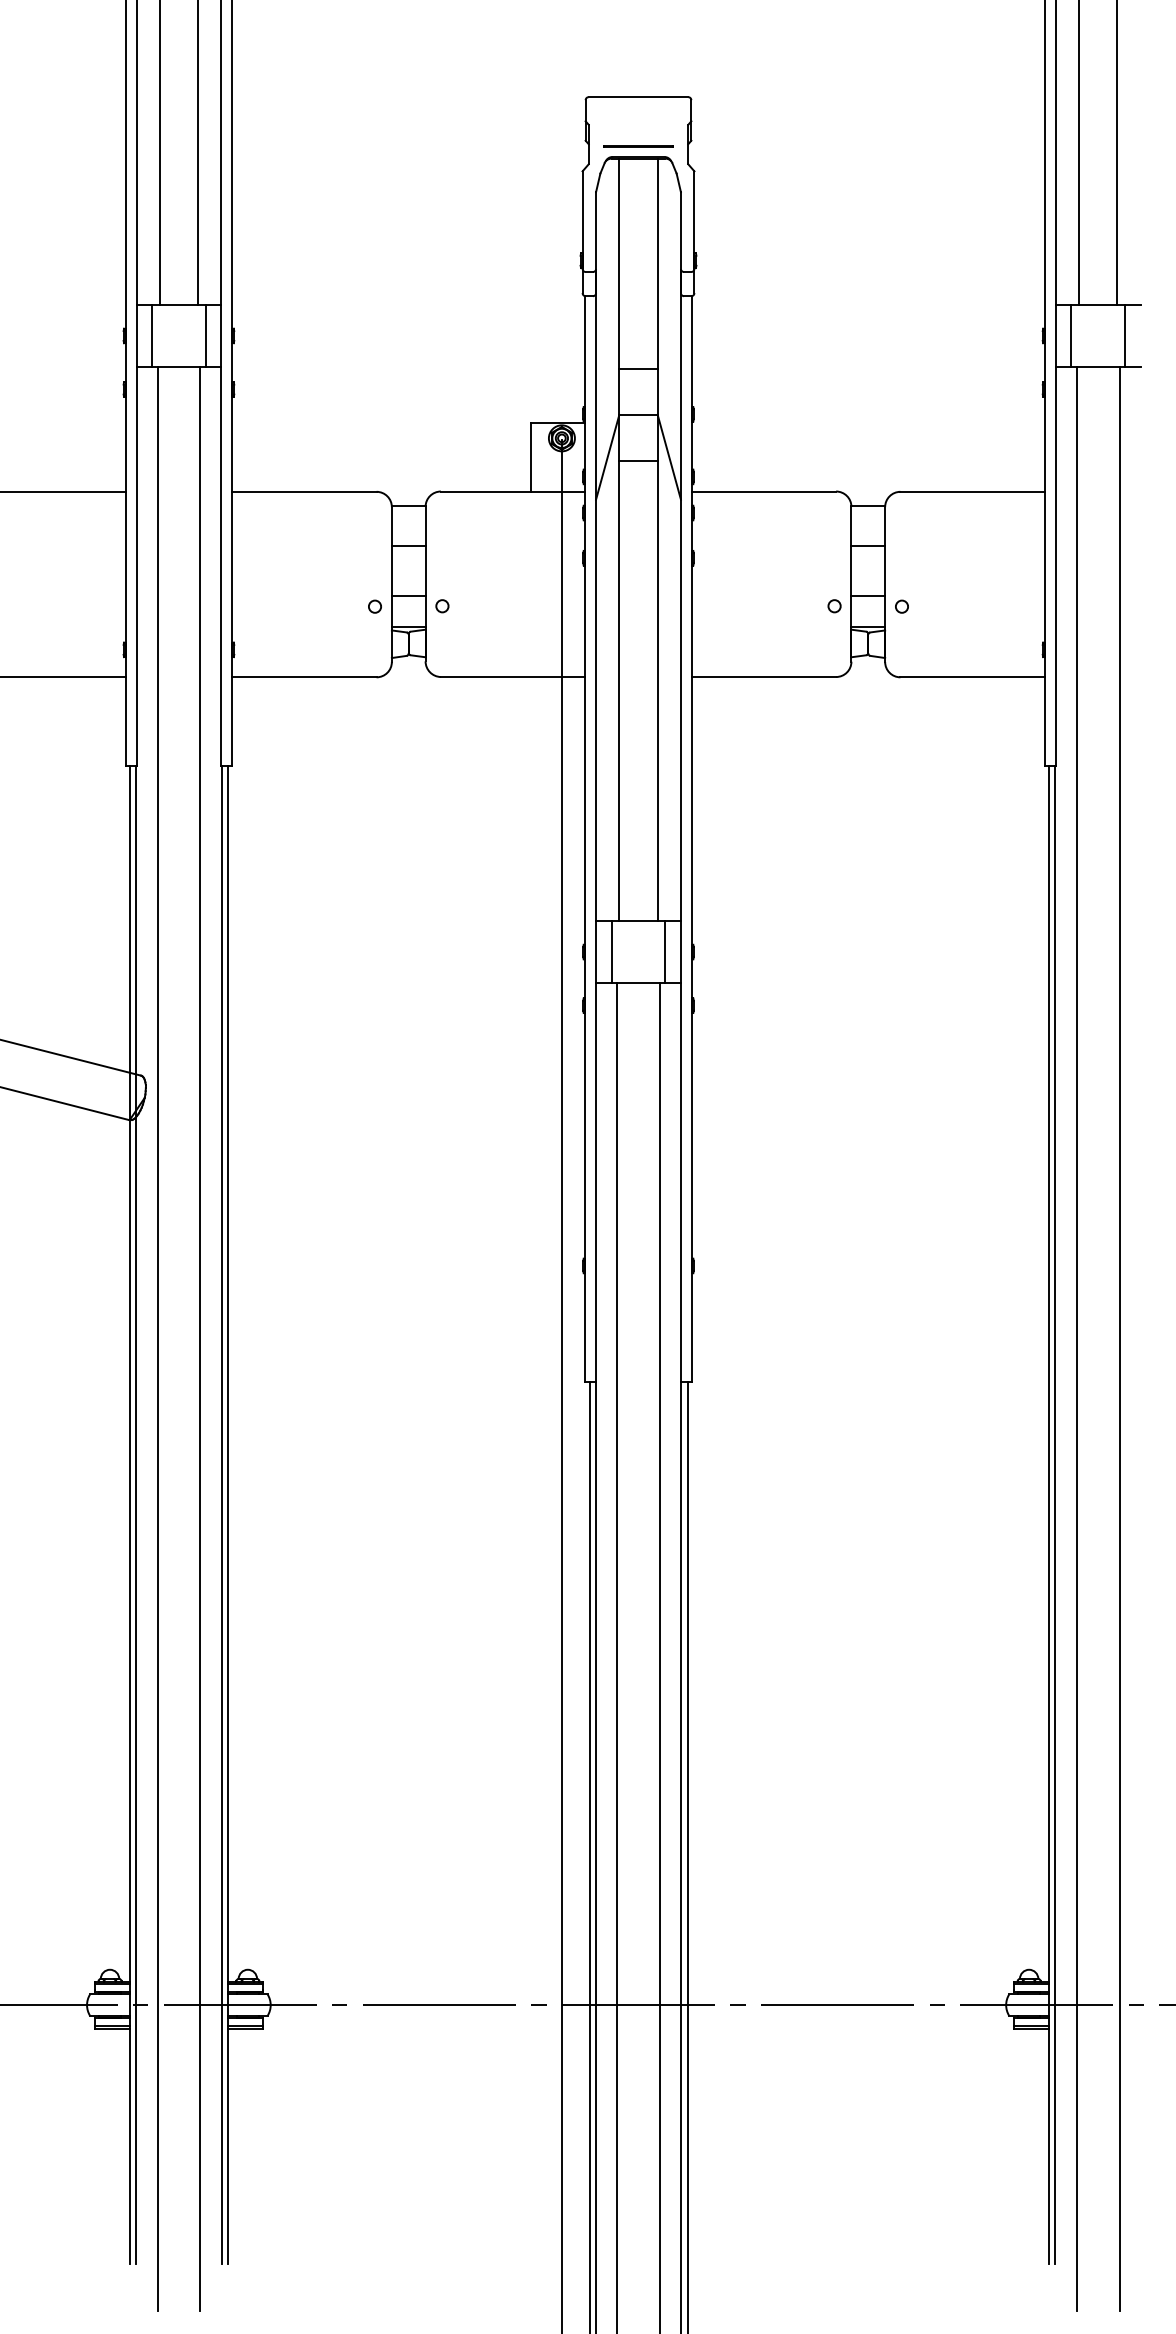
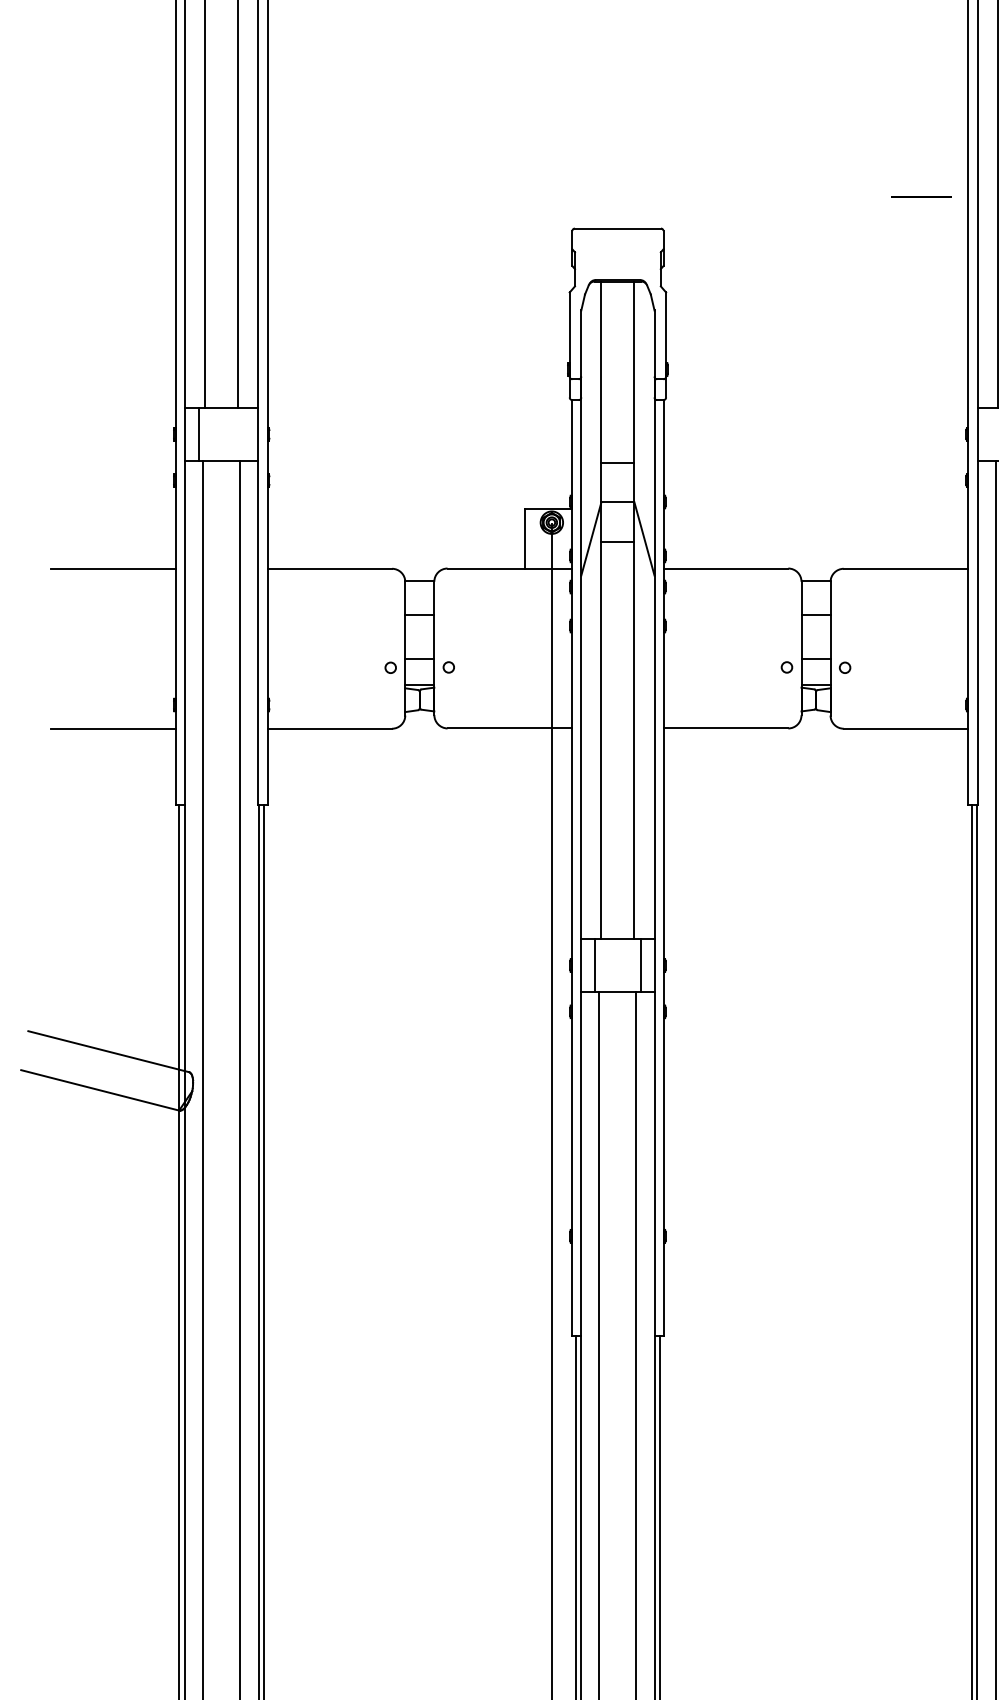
line: (638, 146) -> (921, 196), moved
line: (205, 335) -> (244, 434), removed
line: (1071, 335) -> (991, 434), removed

